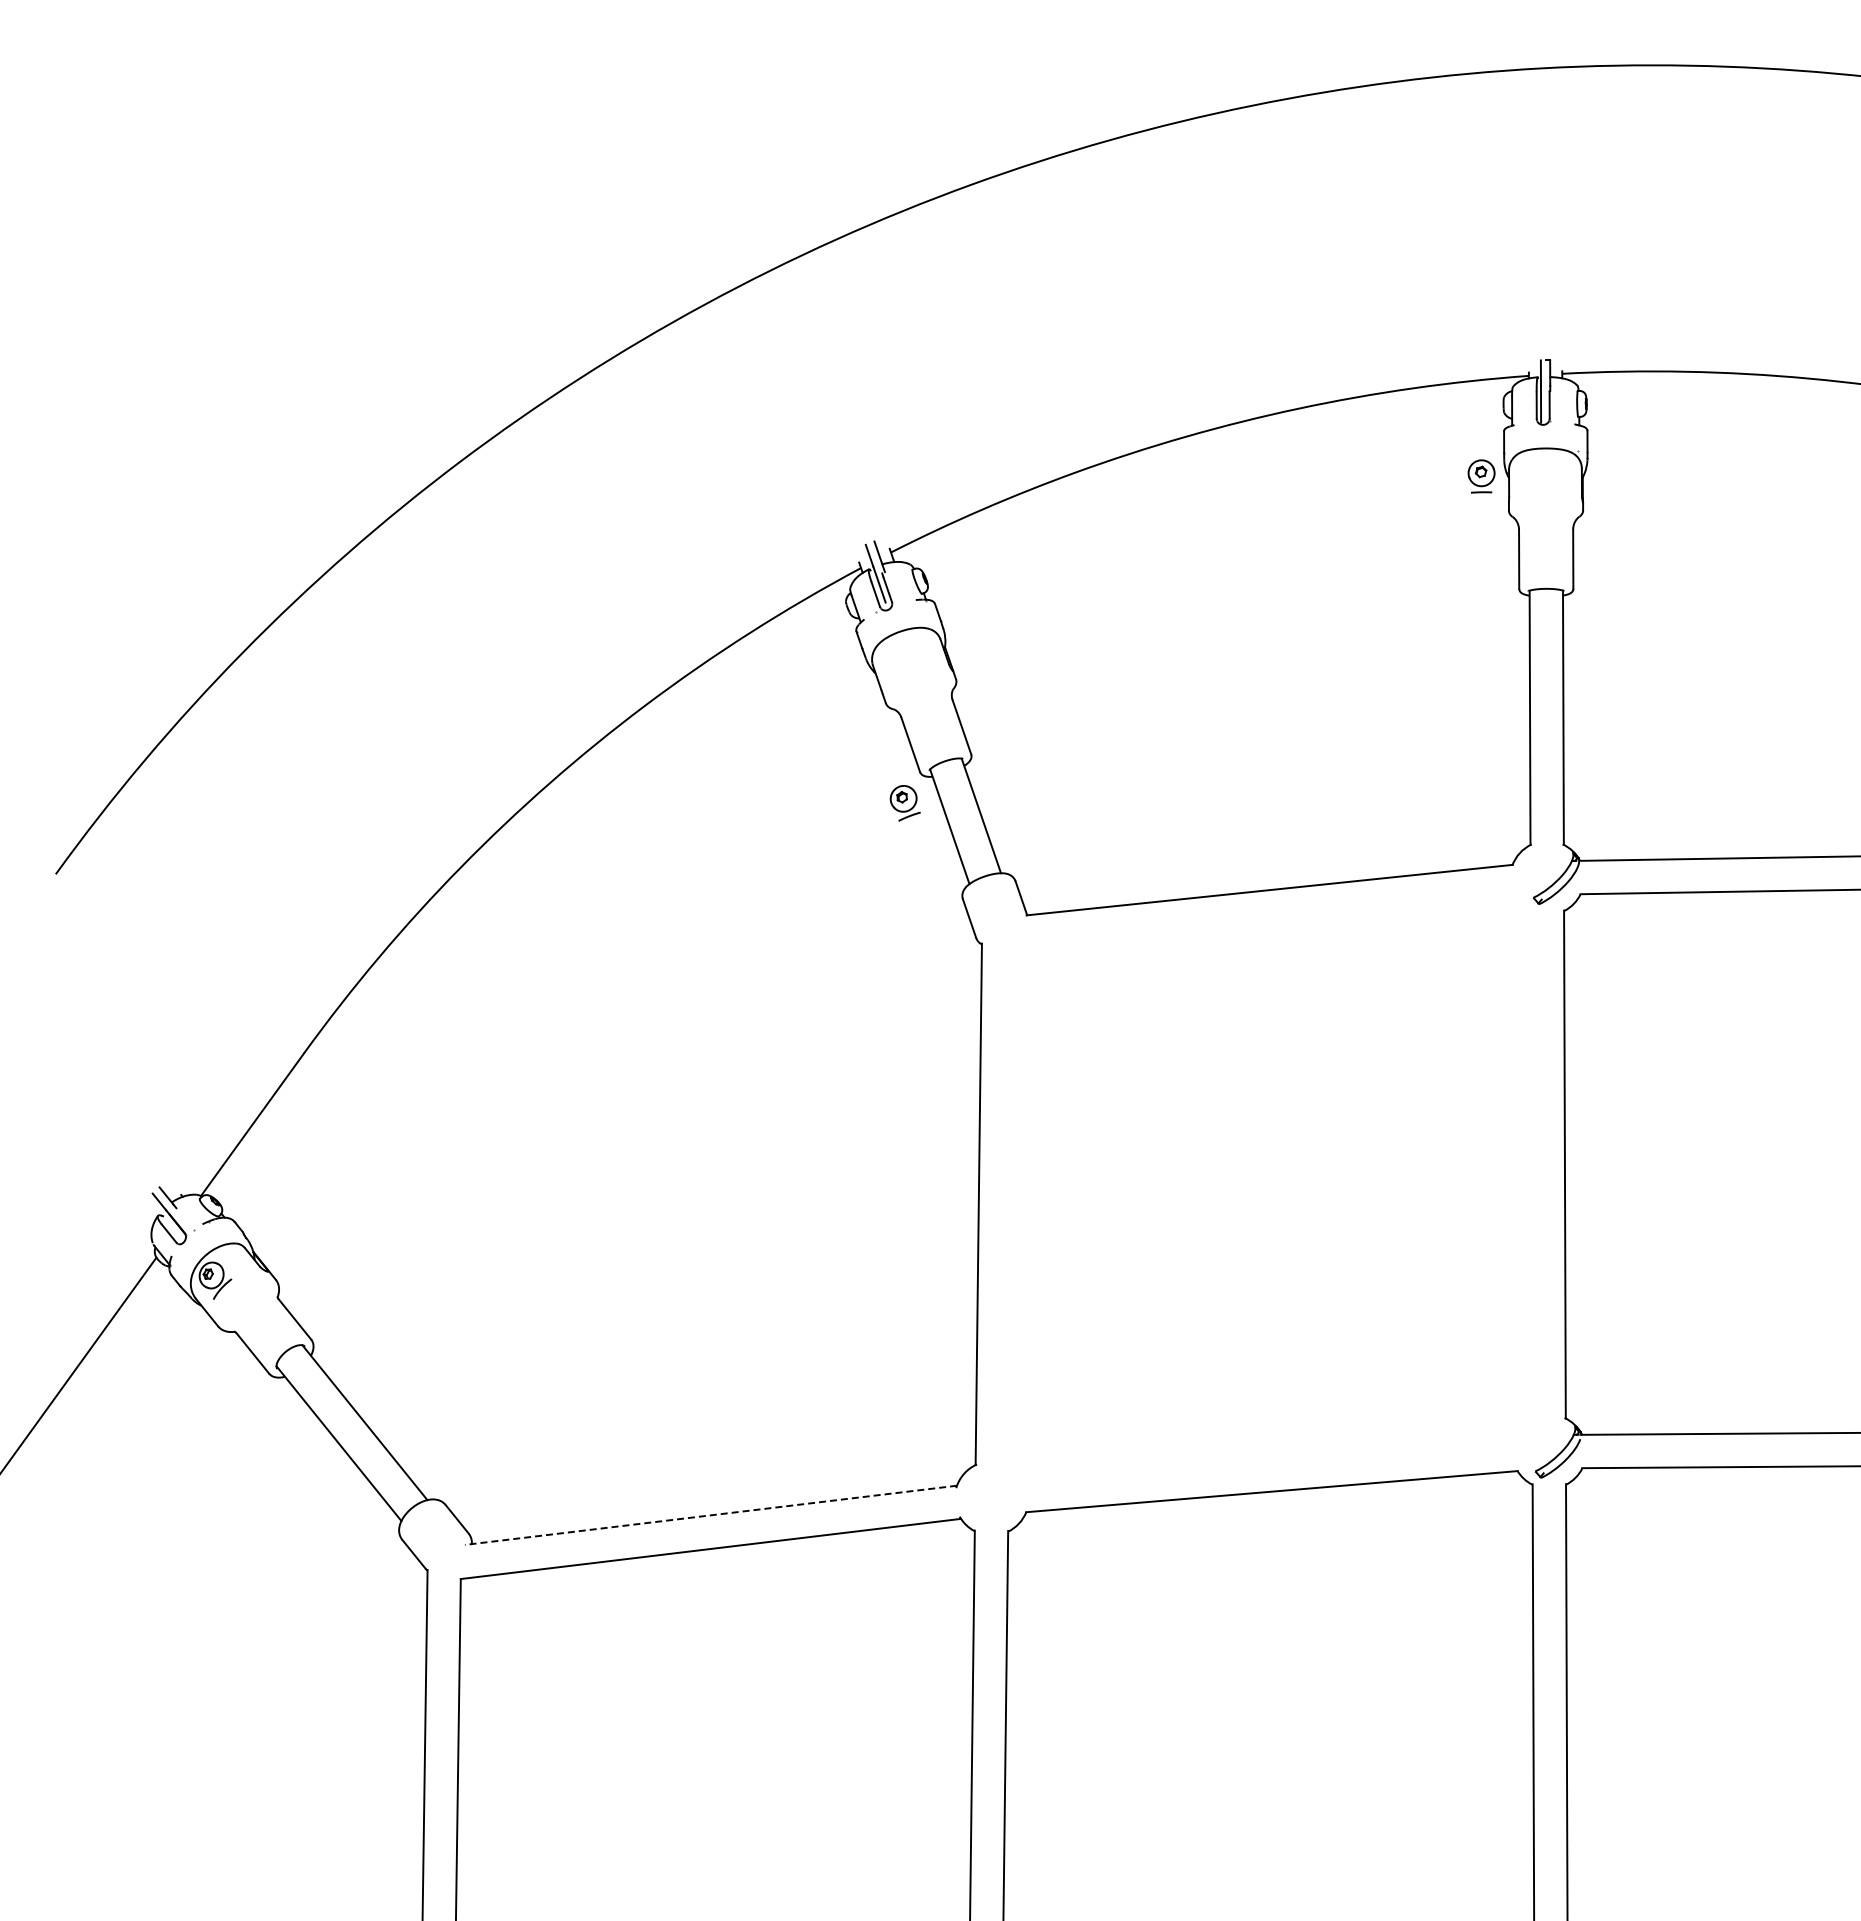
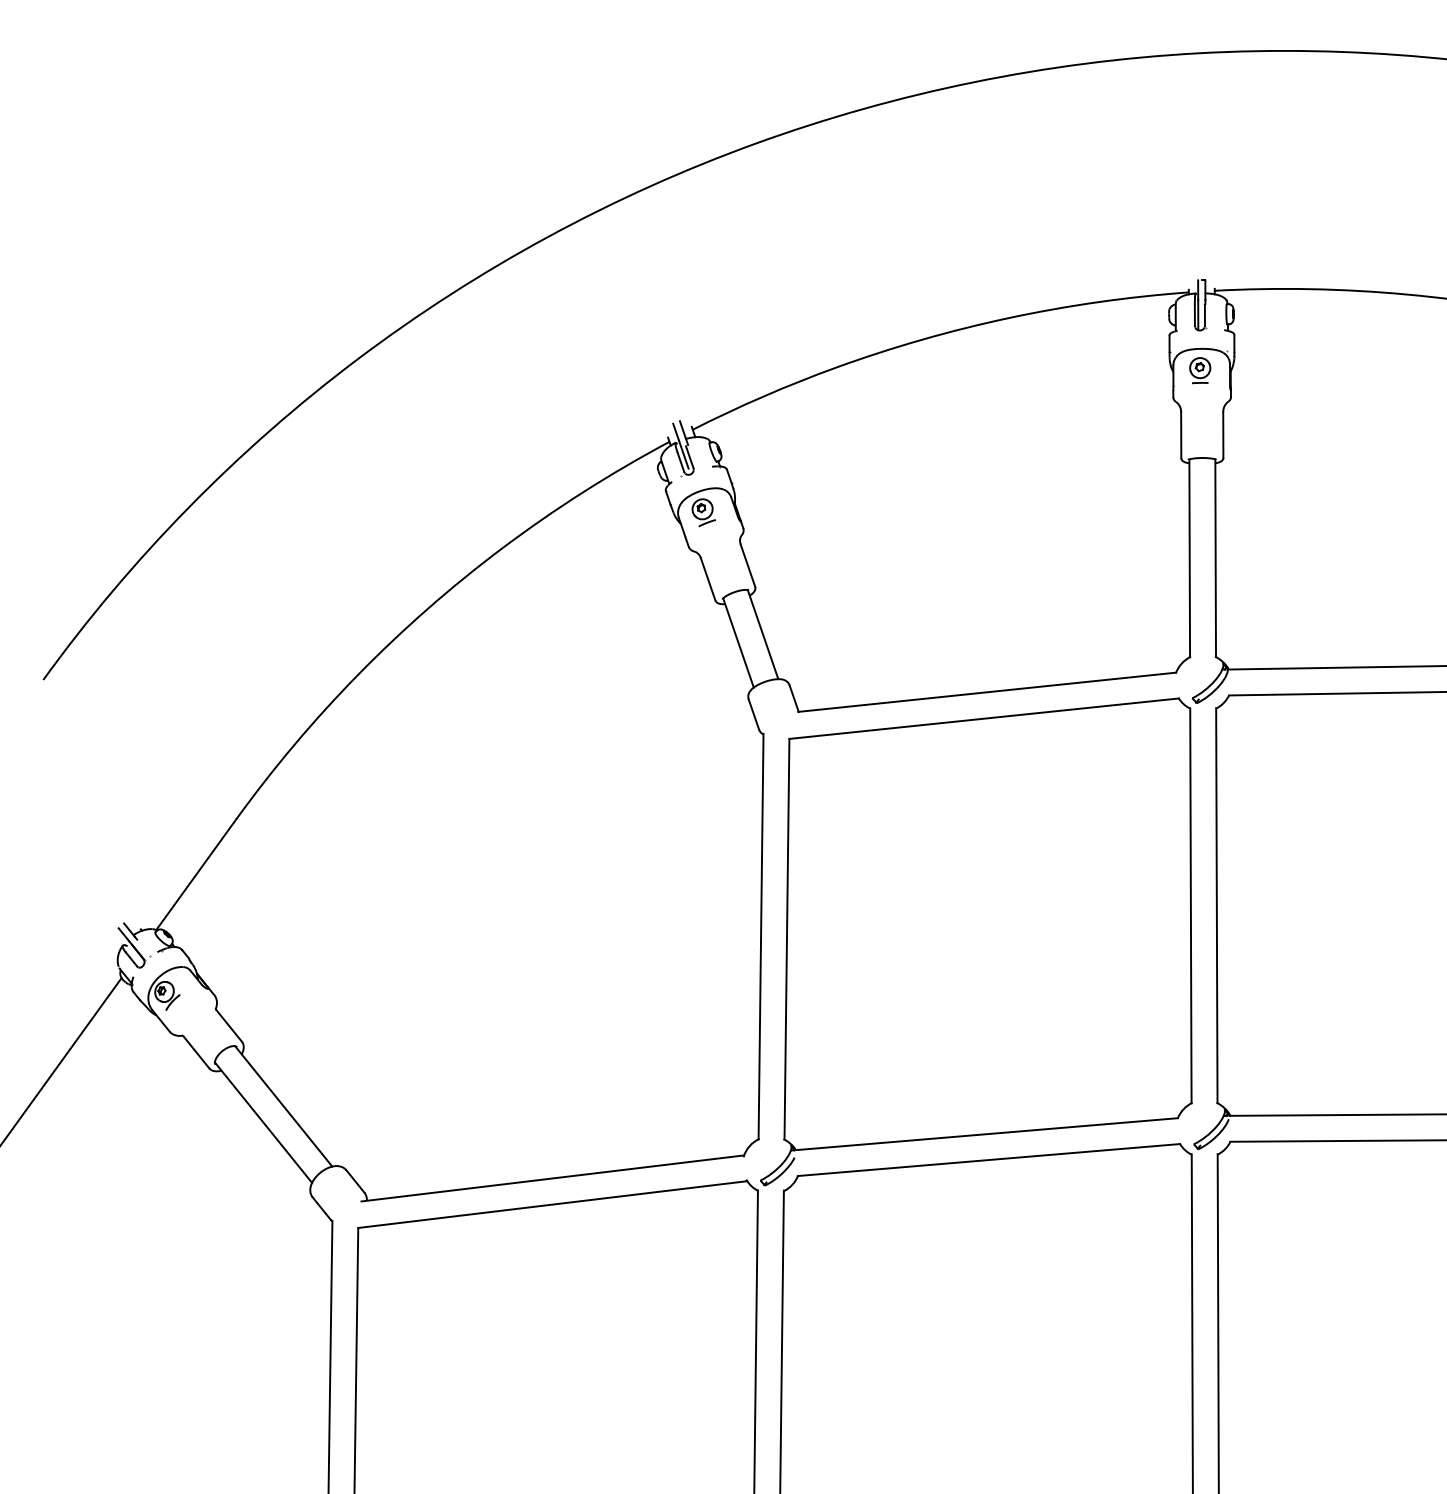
part: (1481, 476) -> (1200, 370), moved
part: (904, 803) -> (703, 512), moved
part: (1255, 1211) -> (976, 942), added
line: (710, 1515) -> (552, 1178), dashed -> solid

